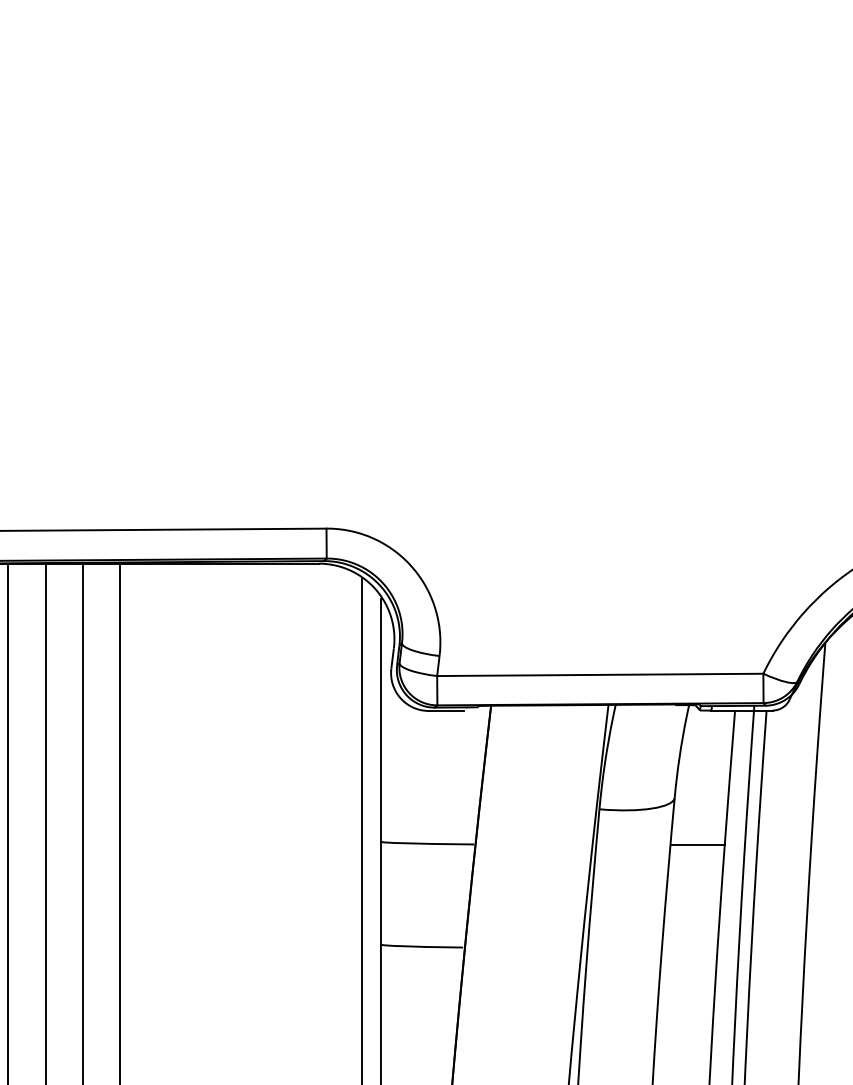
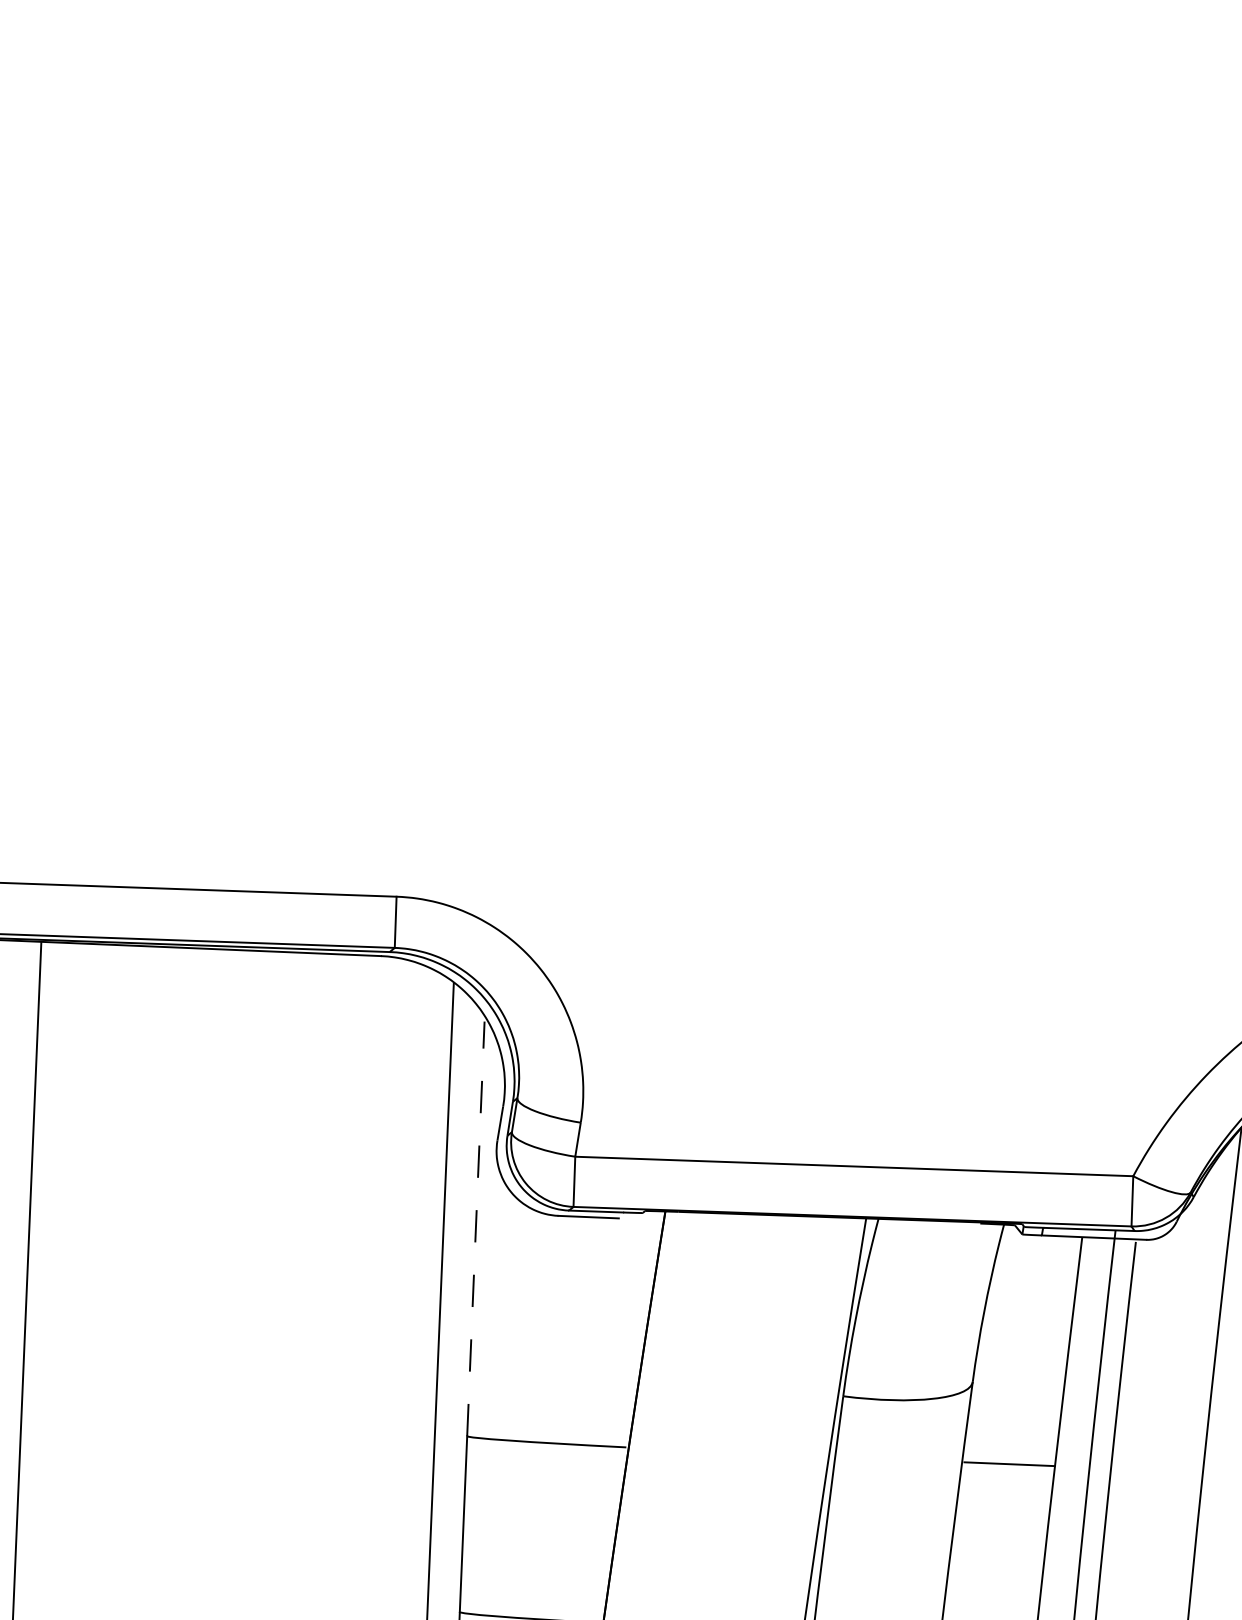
line: (380, 720) -> (475, 1228), solid -> dashed

